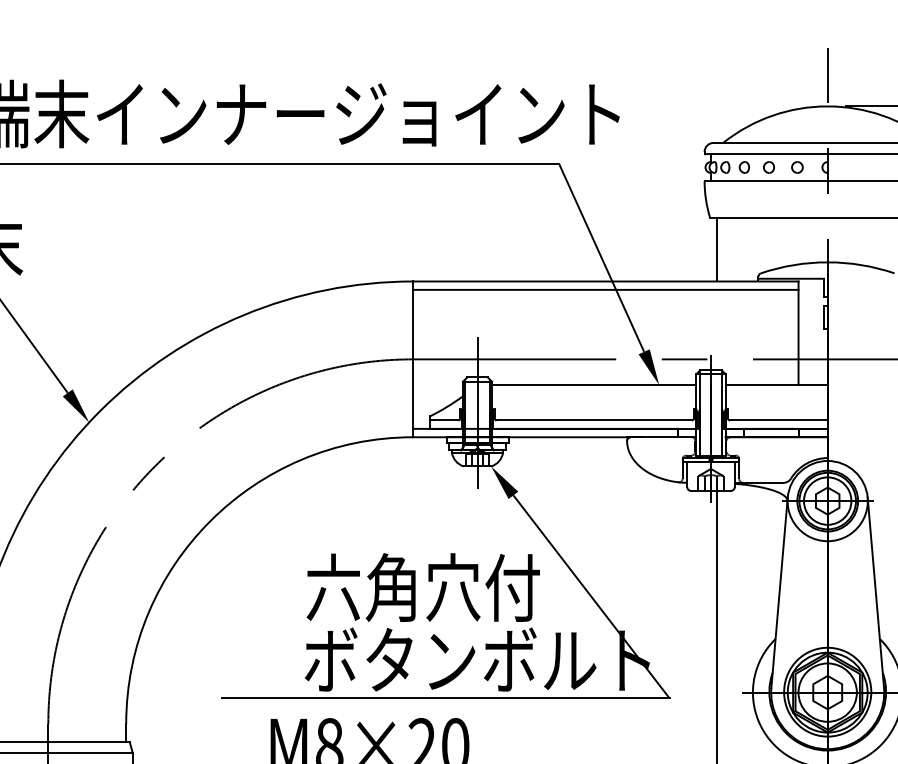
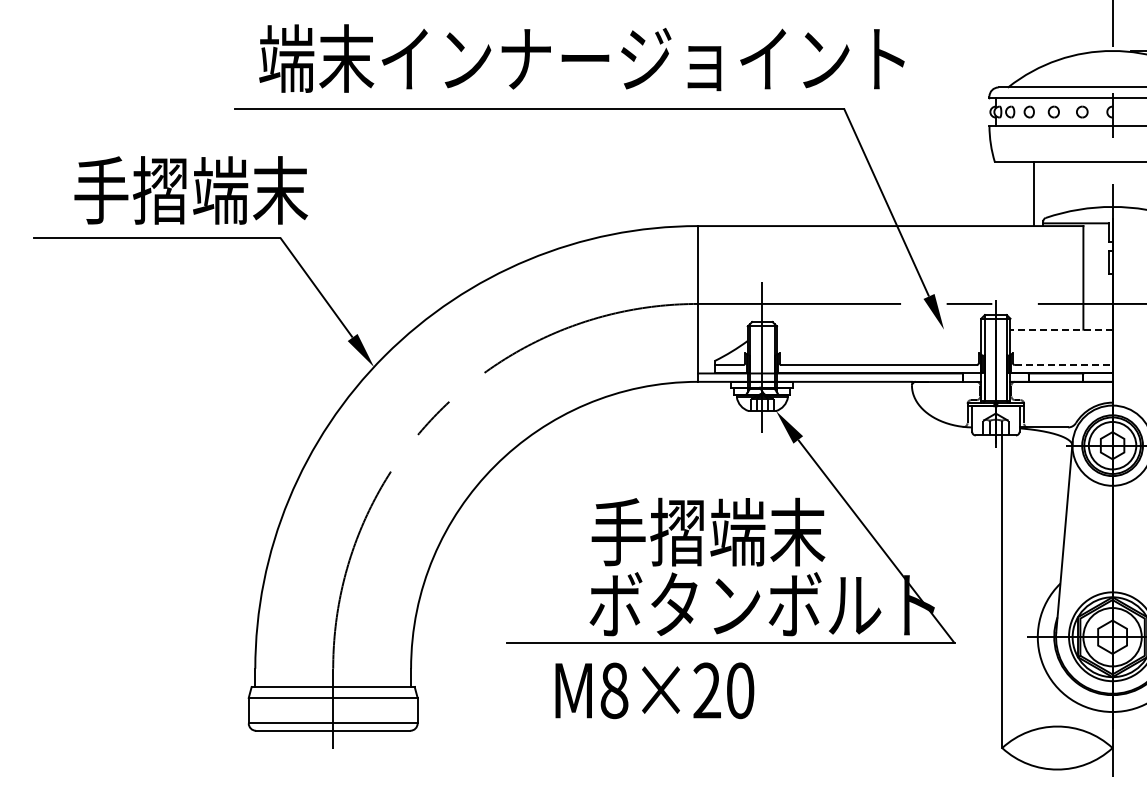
line: (717, 249) -> (1034, 194), moved
line: (605, 289) -> (890, 234), removed
line: (593, 384) -> (878, 329), removed
line: (776, 384) -> (1061, 329), solid -> dashed
line: (778, 420) -> (1063, 365), solid -> dashed
text: (423, 586) -> (708, 531), 六角穴付 -> 手摺端末

